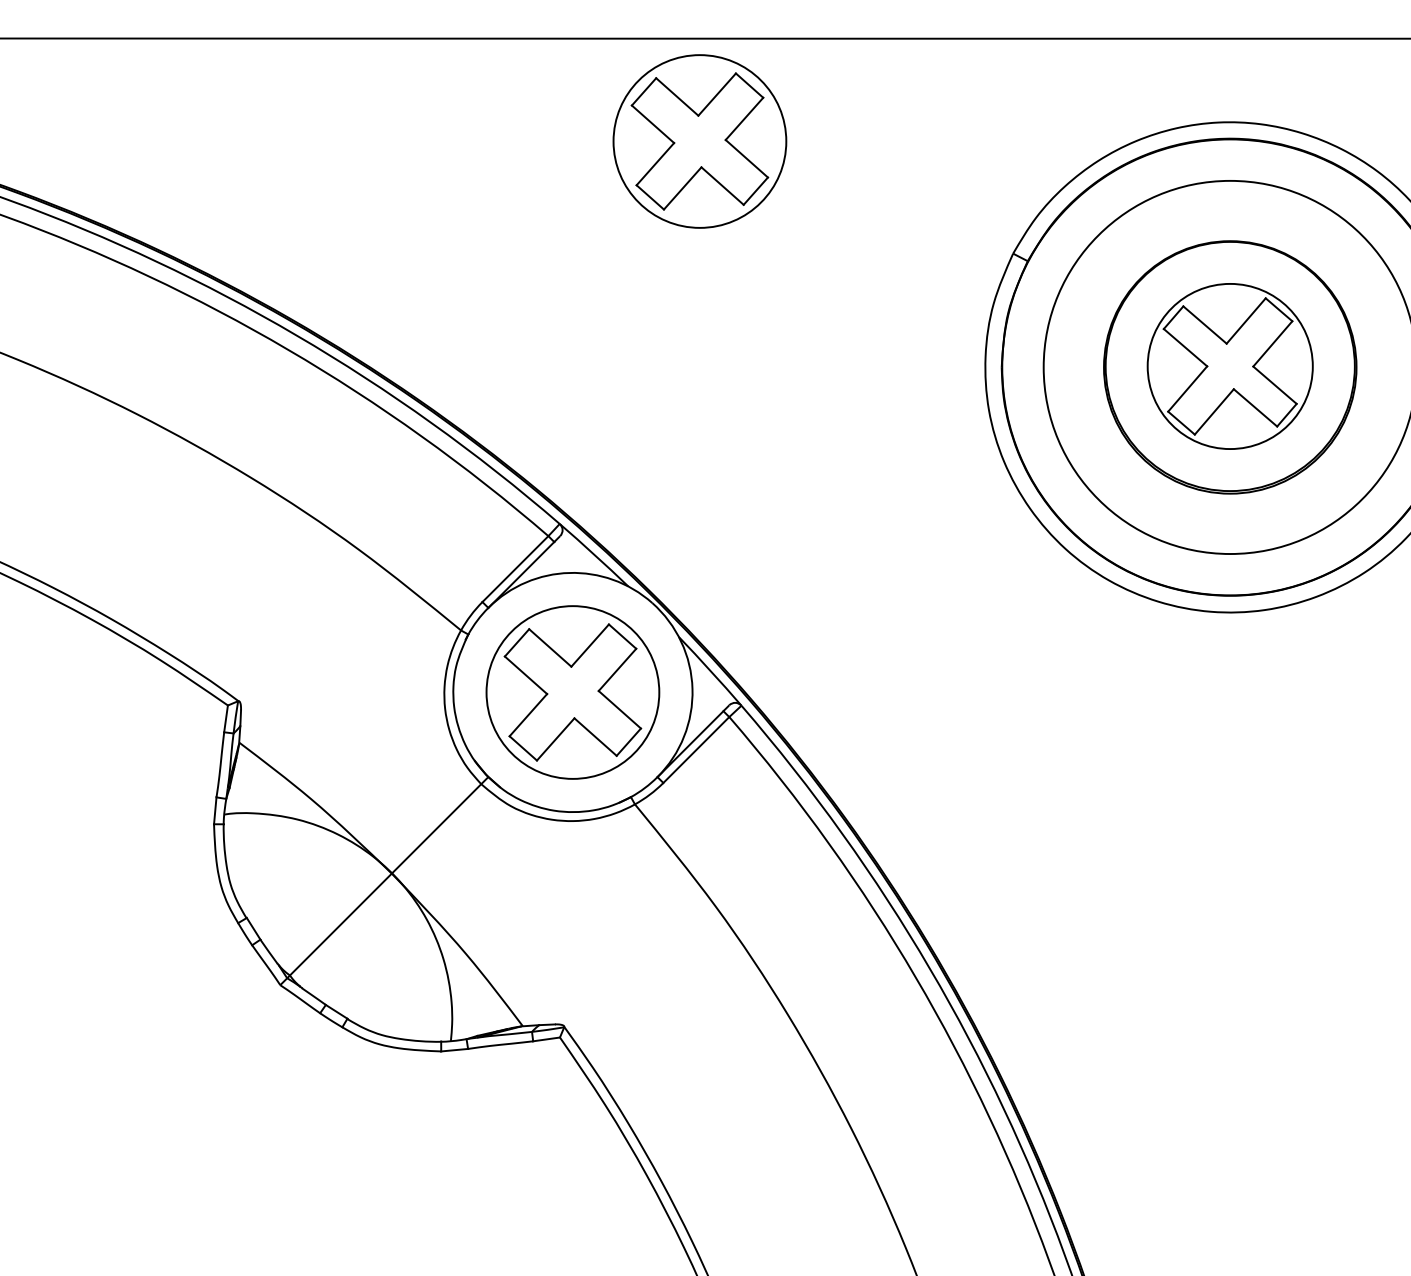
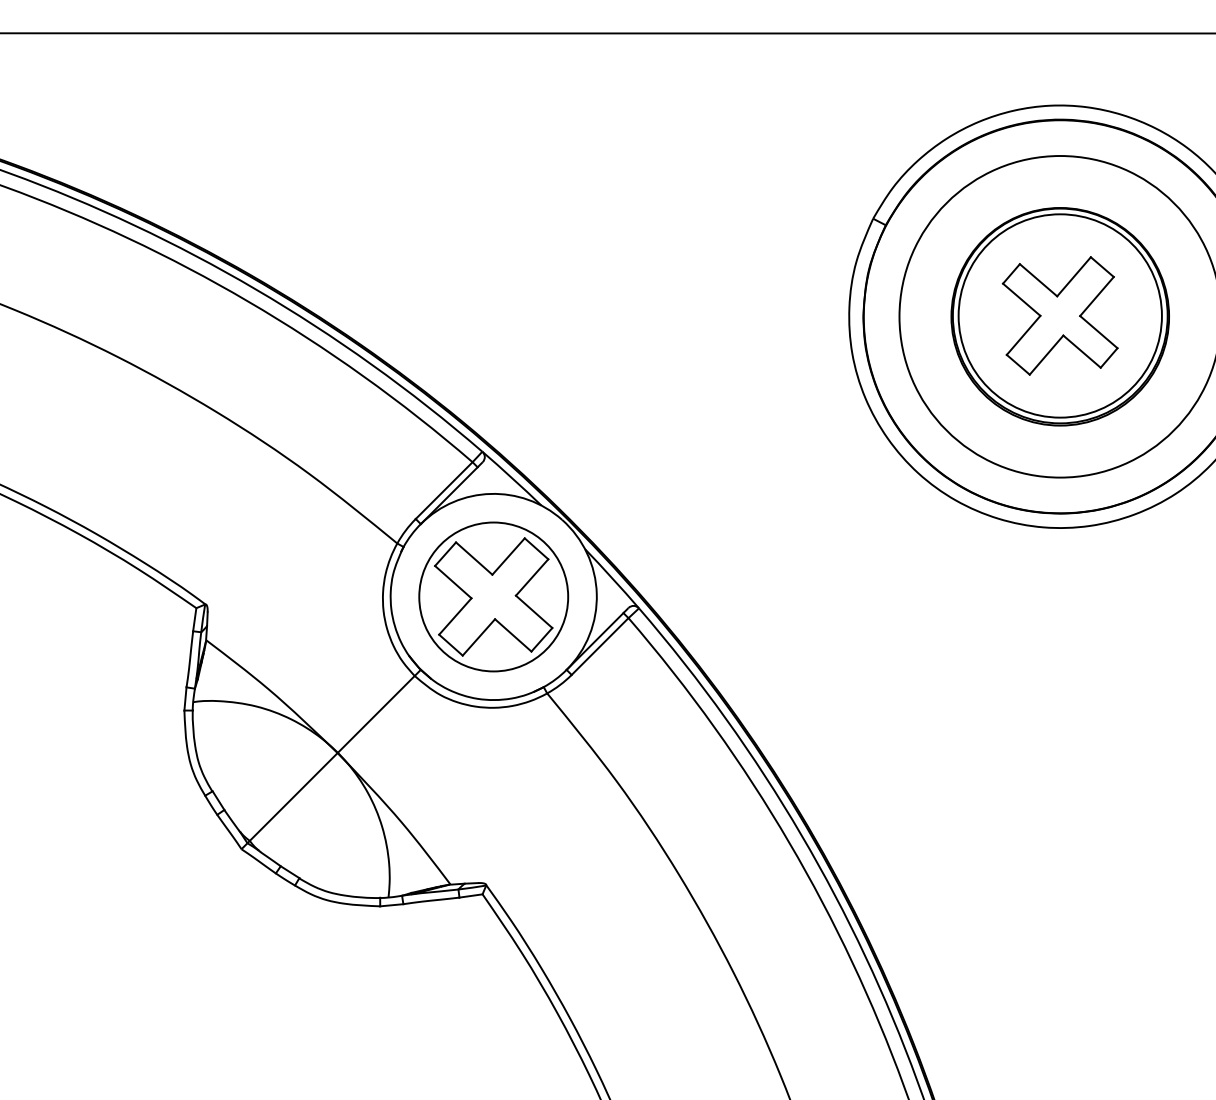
part: (699, 141) -> (602, 122), removed
circle: (1230, 366) -> (1060, 315), size x1.43

